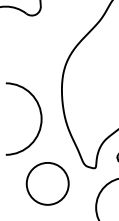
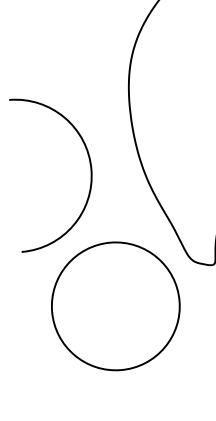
circle: (47, 183) -> (115, 305), size x1.43

